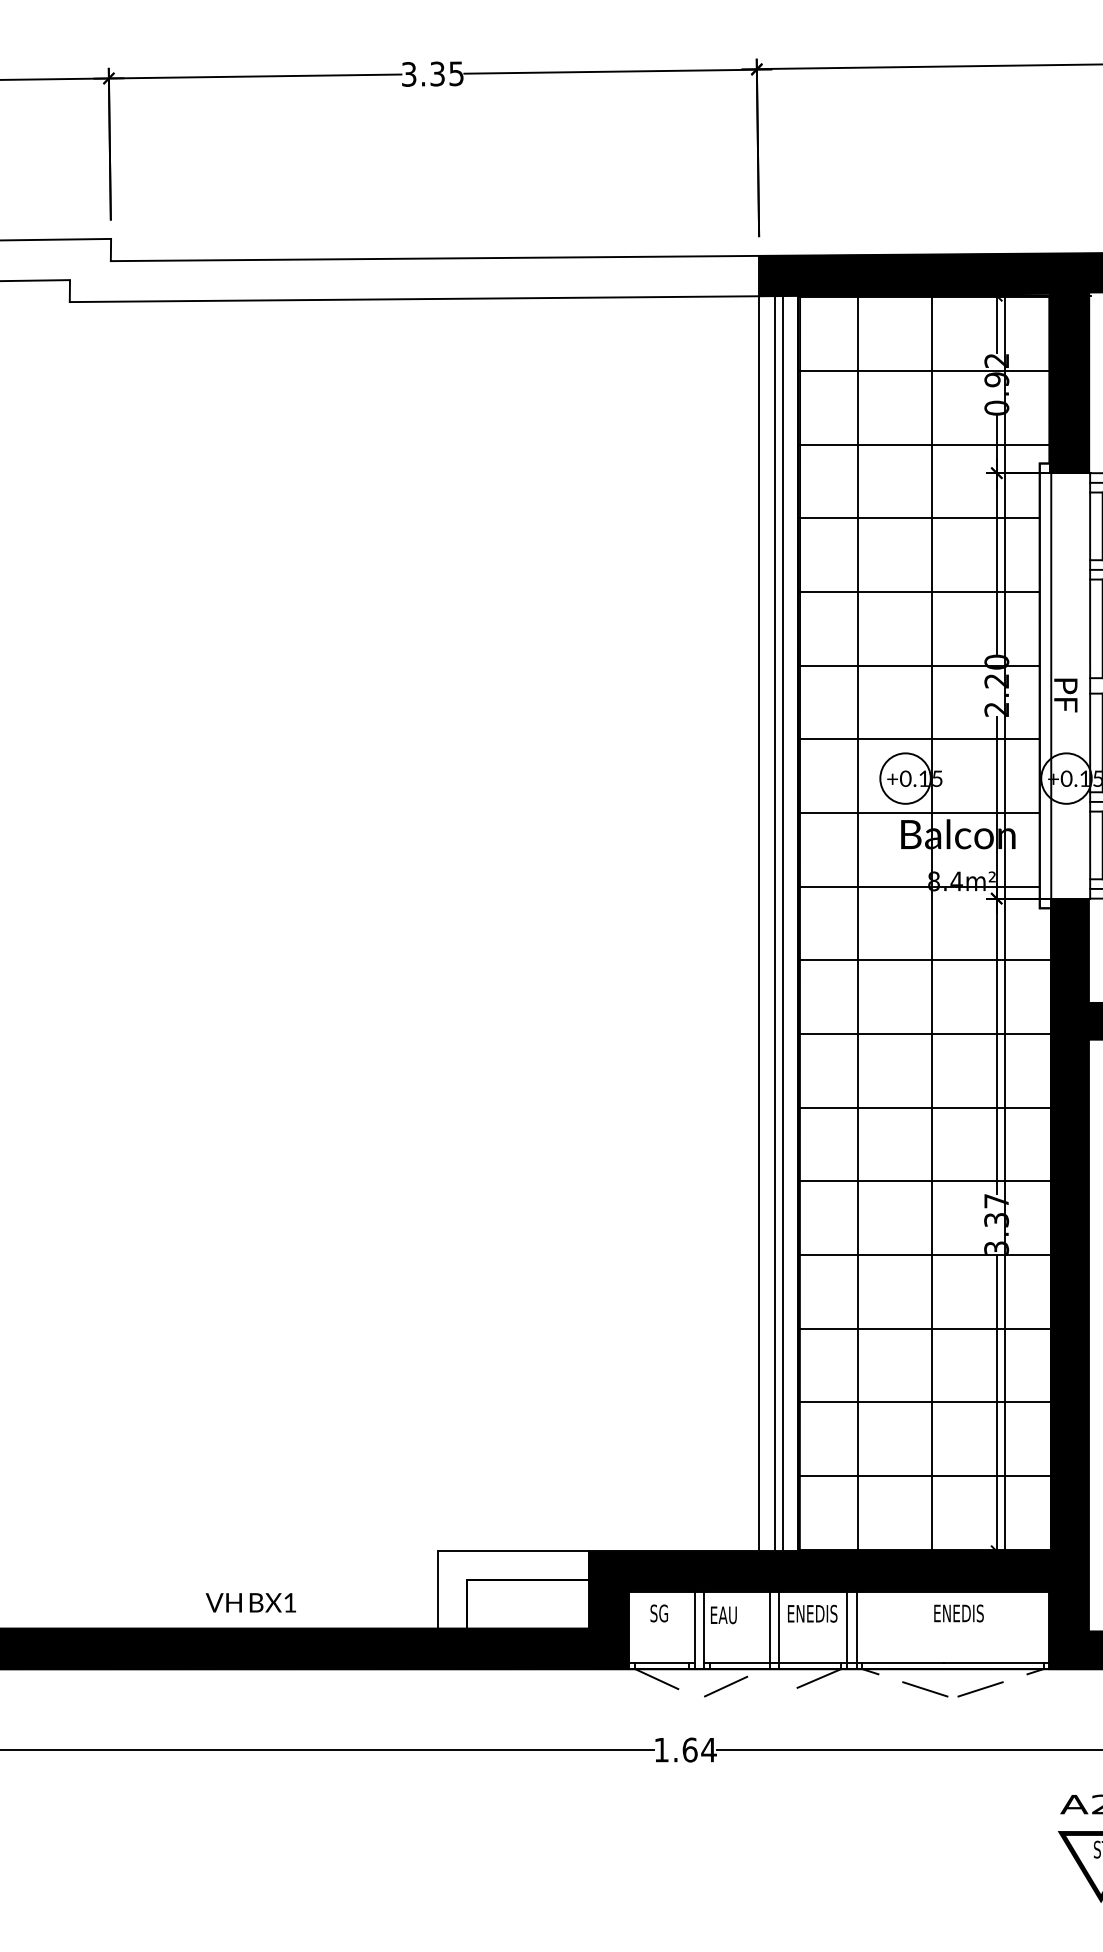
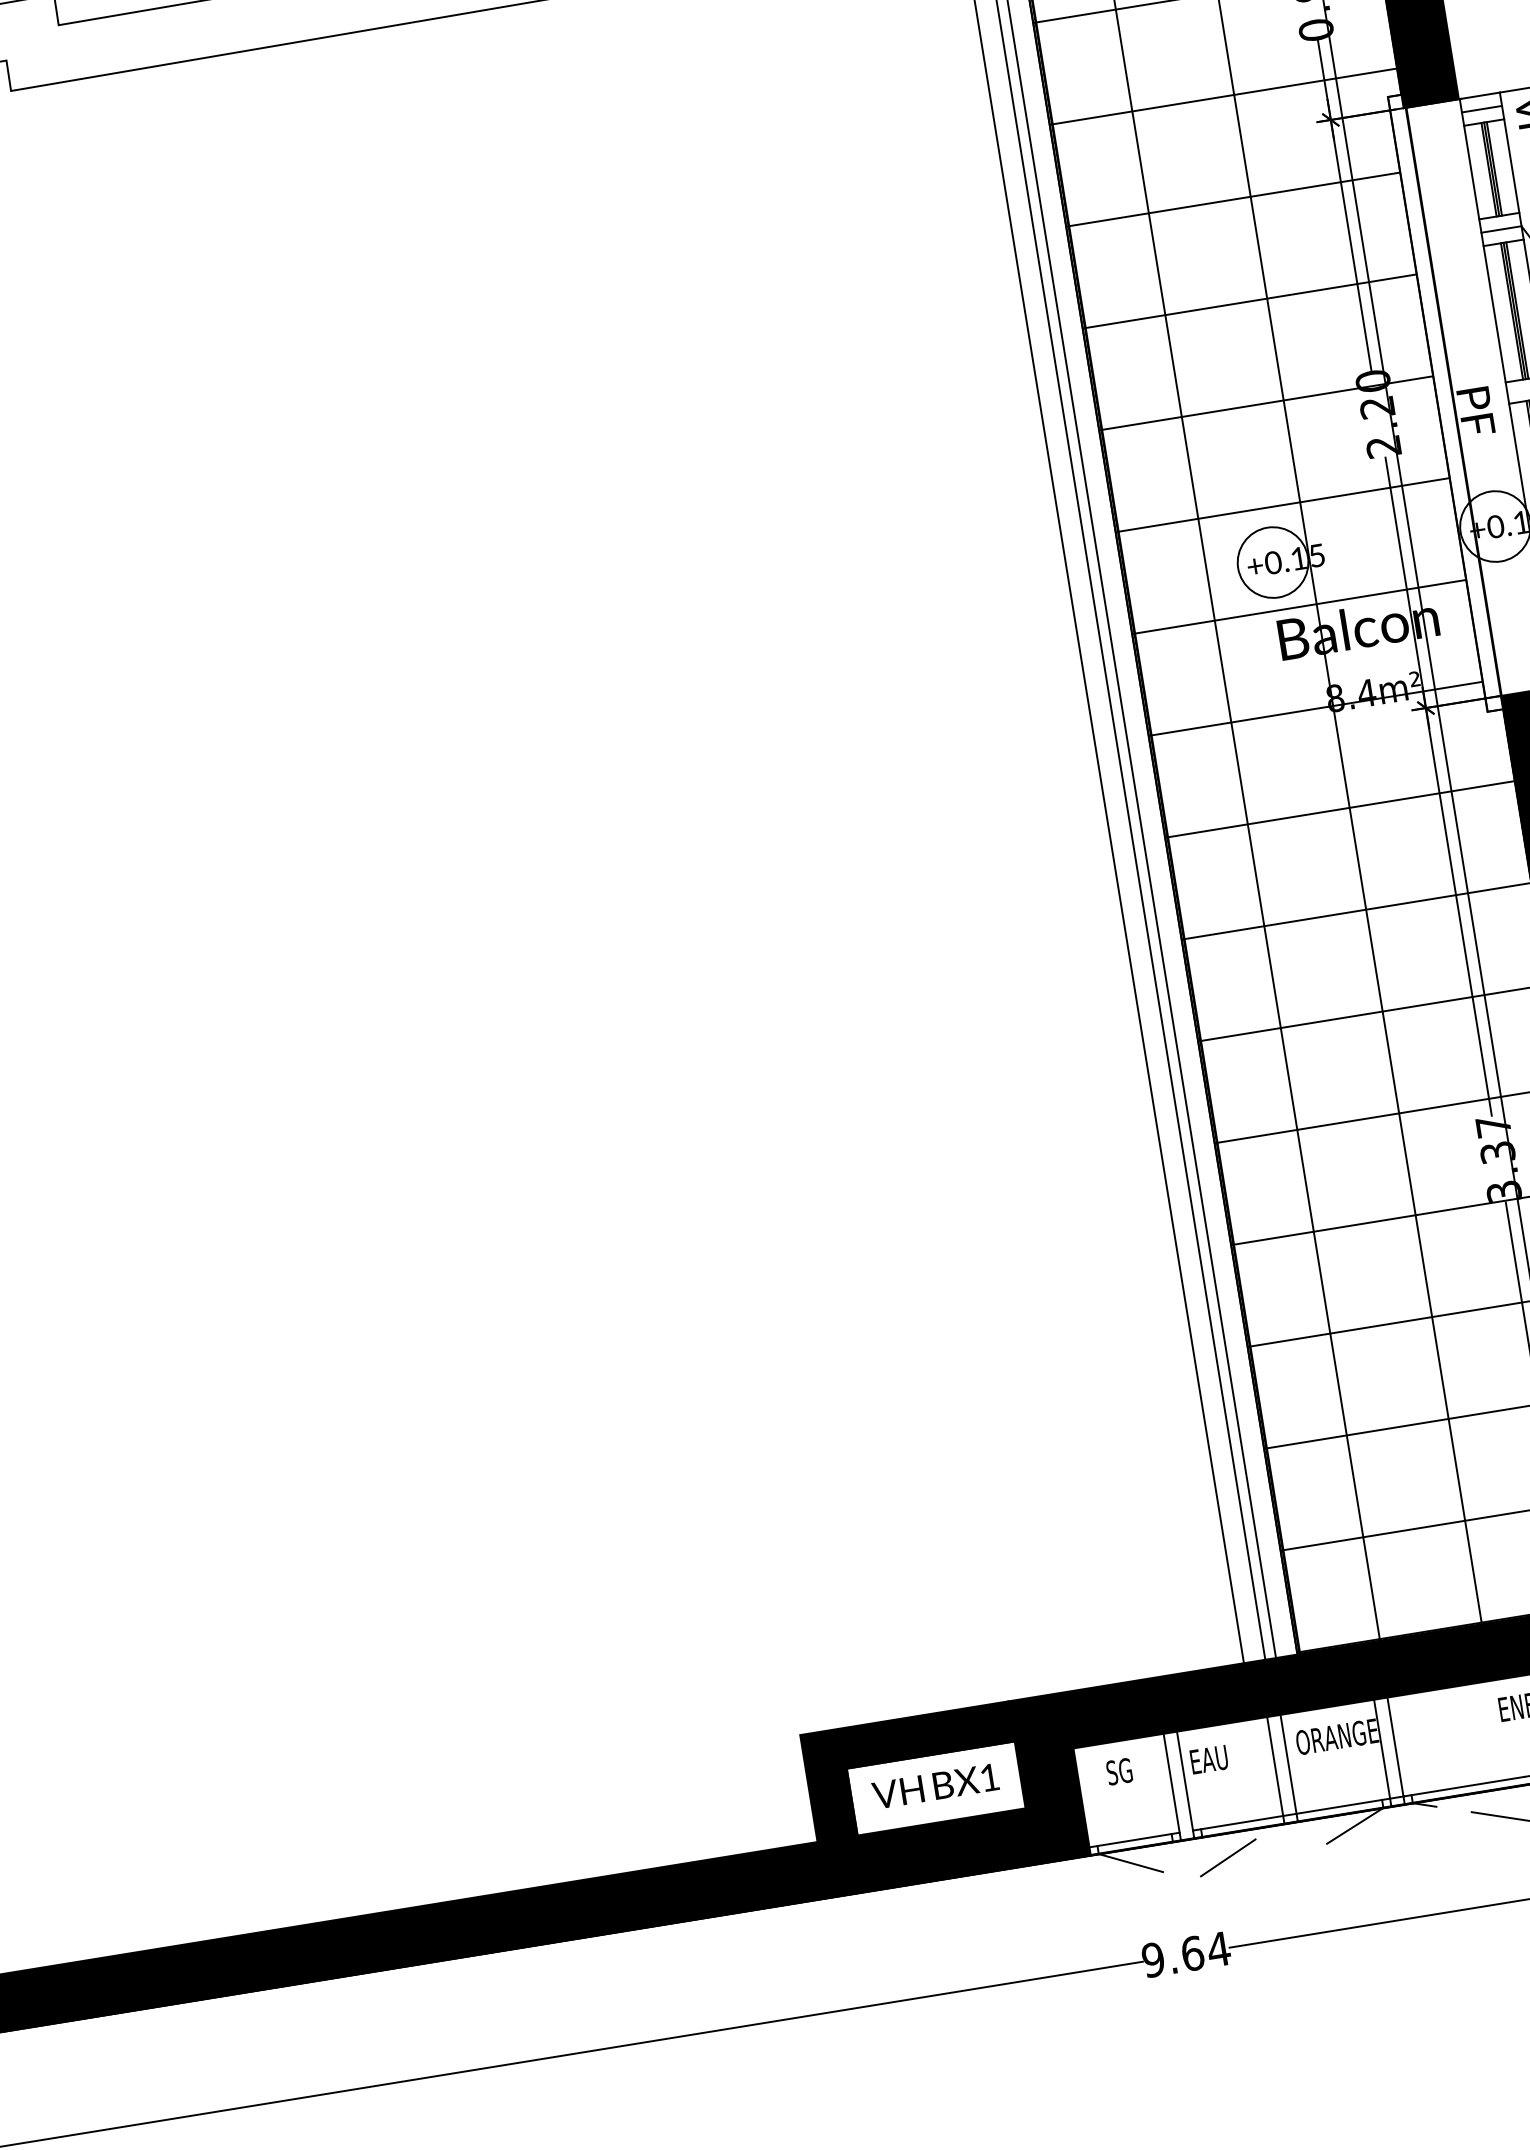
fill: (513, 1589) -> (912, 1771), added
text: (250, 1602) -> (934, 1786), moved
text: (816, 1613) -> (1336, 1736), ENEDIS -> ORANGE
text: (661, 1749) -> (1153, 1959), 1.64 -> 9.64

